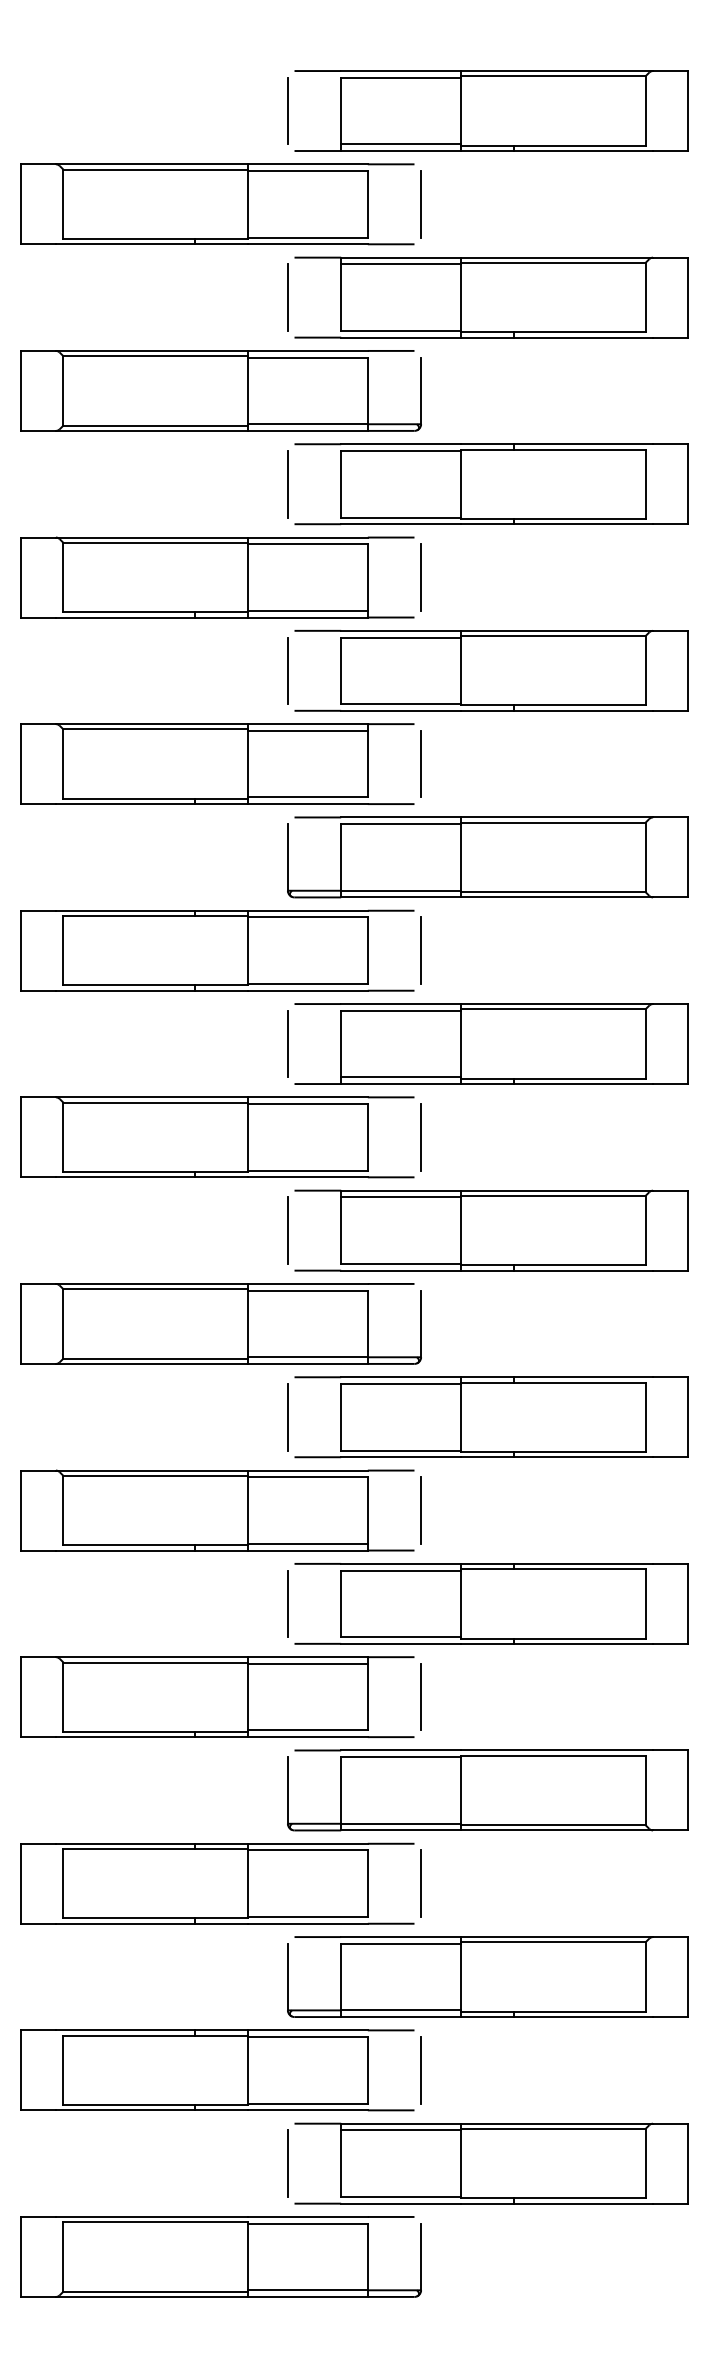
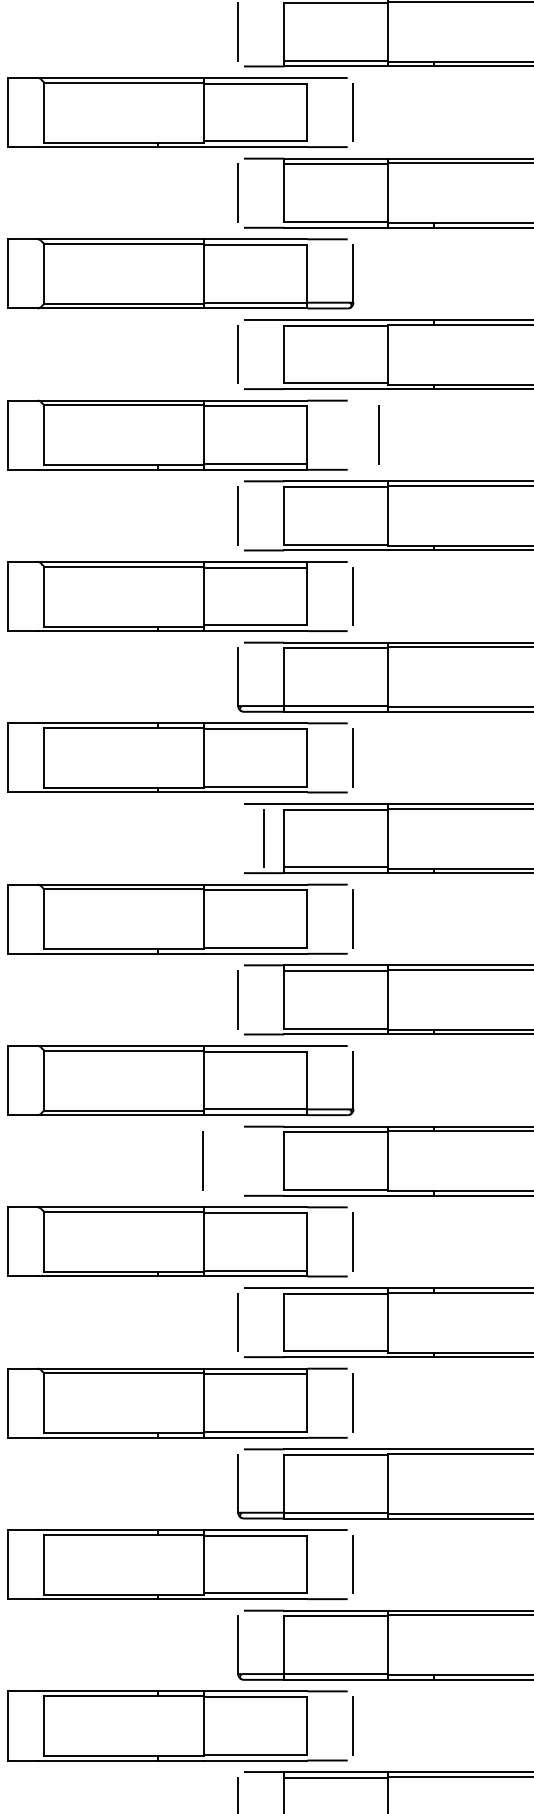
line: (420, 577) -> (377, 435), moved
line: (287, 1043) -> (263, 838), moved
line: (287, 1417) -> (202, 1161), moved

